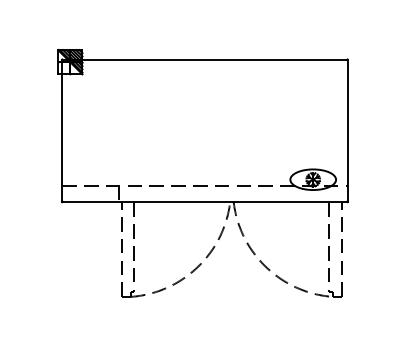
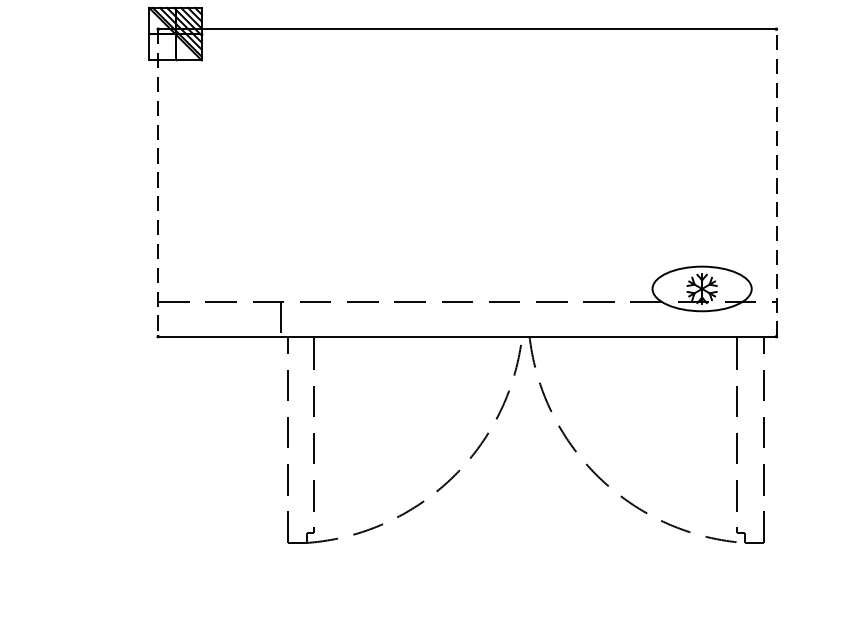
line: (62, 130) -> (158, 182), solid -> dashed
line: (347, 130) -> (776, 182), solid -> dashed

